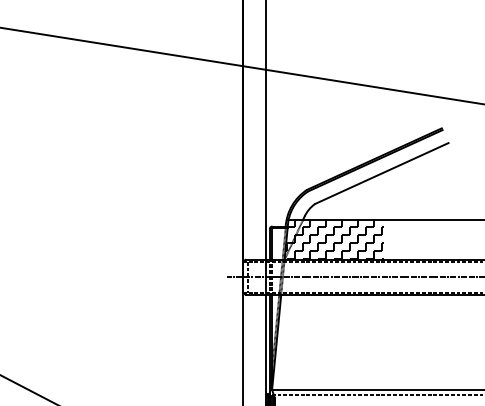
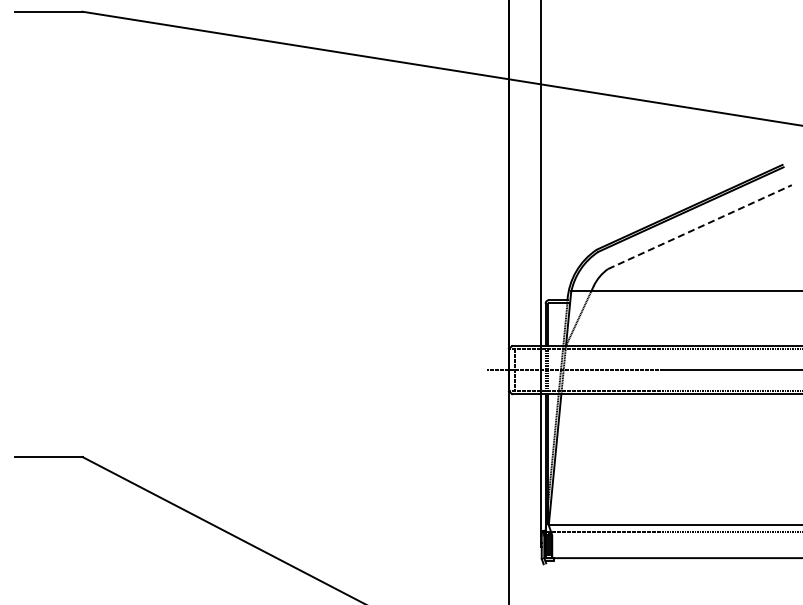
line: (382, 173) -> (700, 226), solid -> dashed
hatch: (334, 239) -> (634, 318), removed

